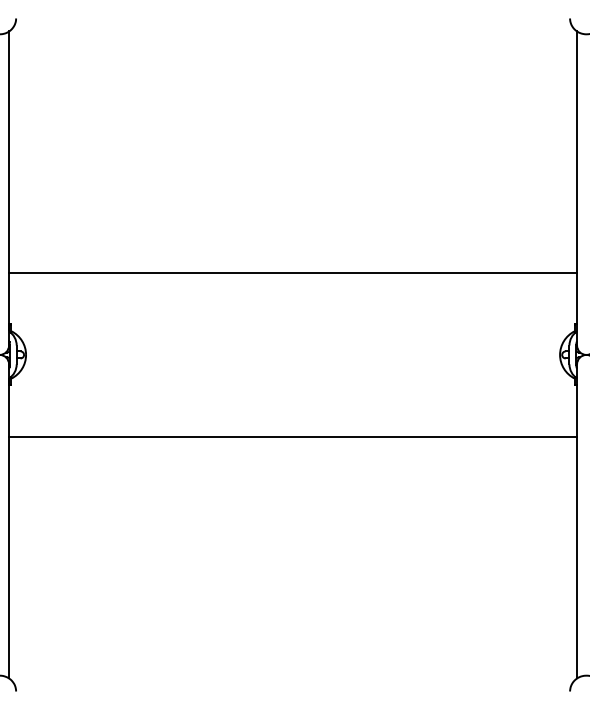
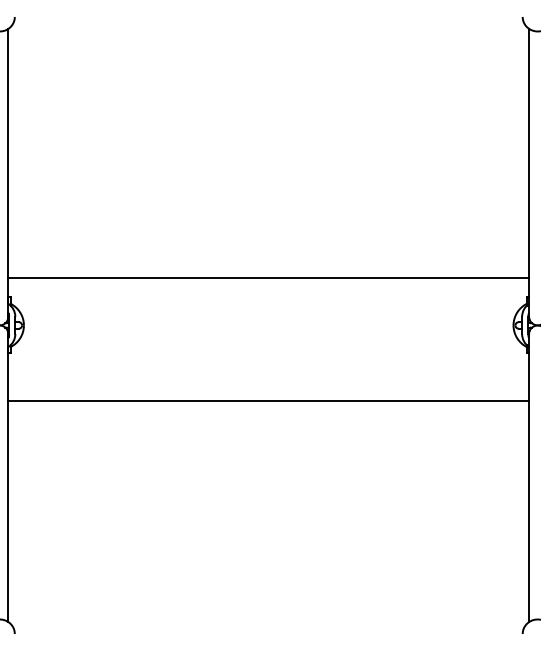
line: (292, 273) -> (268, 278), moved

